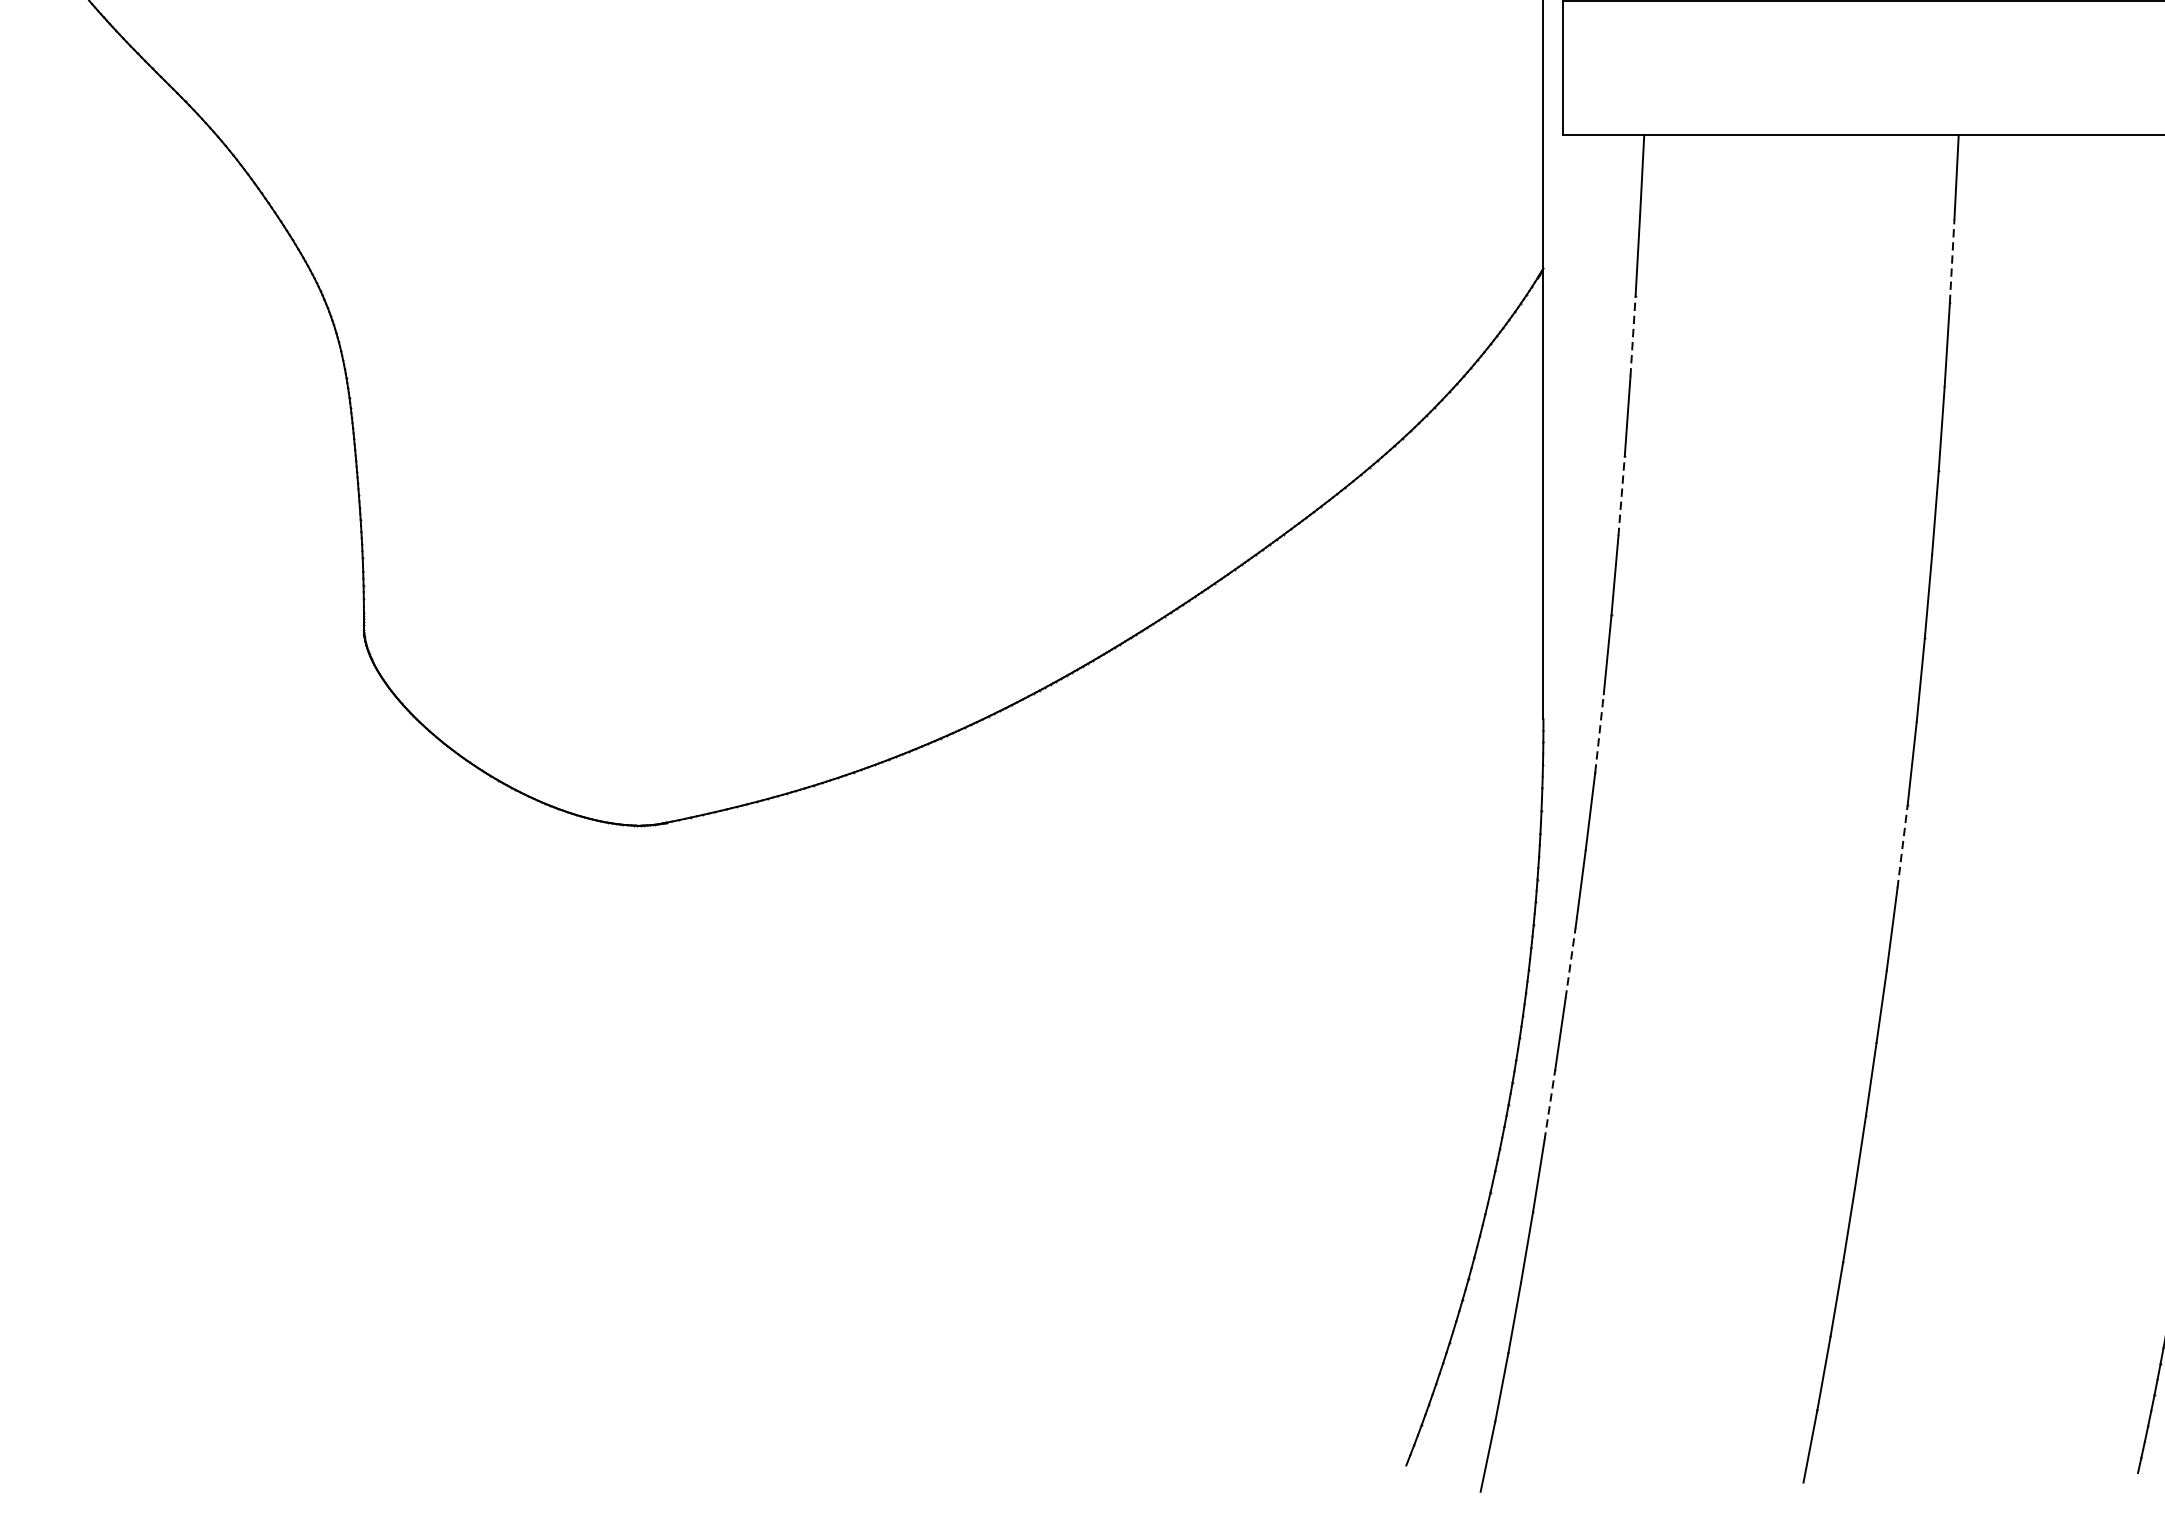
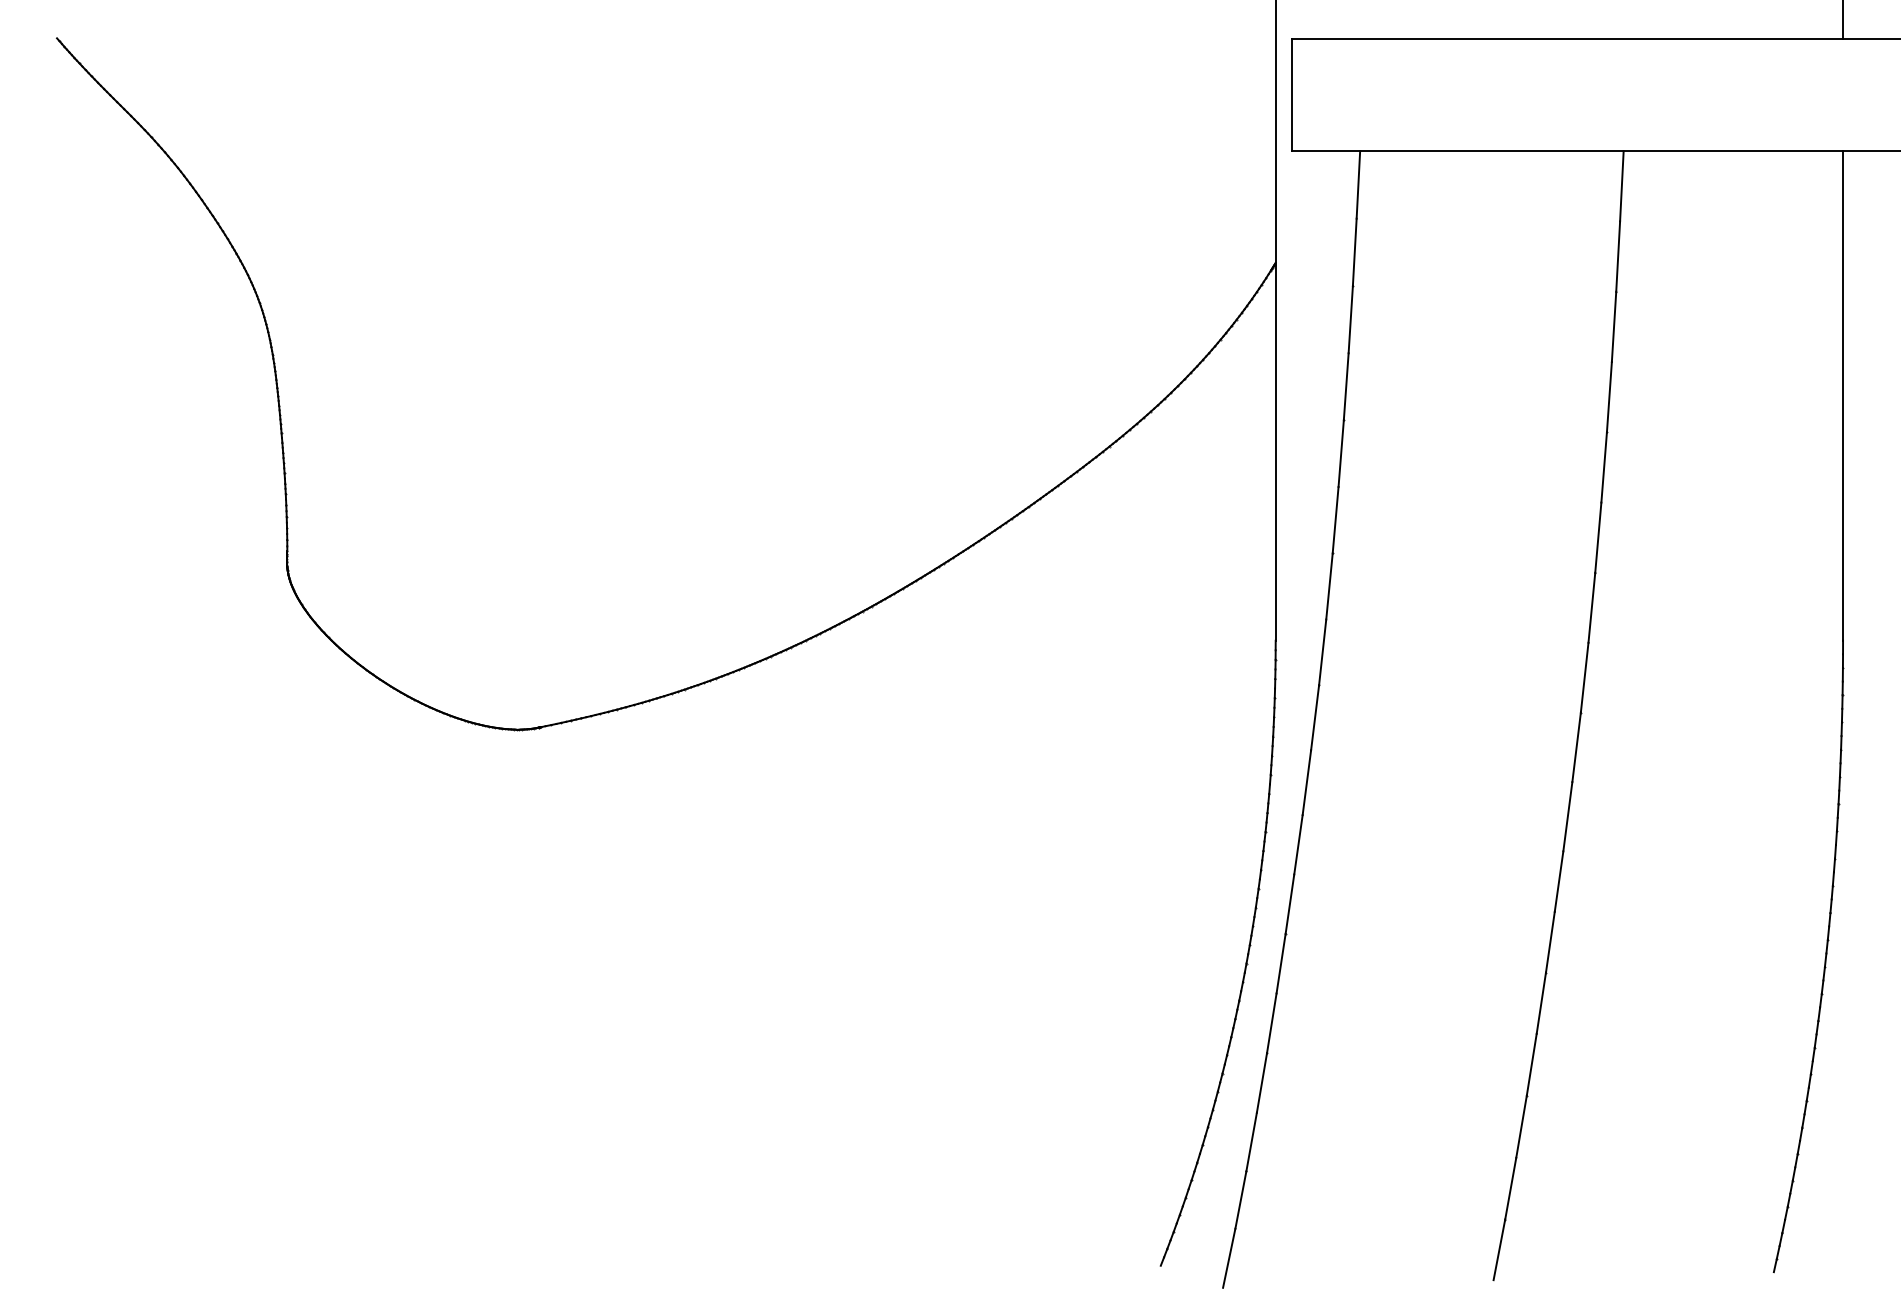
line: (1952, 260) -> (1618, 256), dashed -> solid
line: (1632, 336) -> (1350, 319), dashed -> solid
line: (1621, 496) -> (1341, 453), dashed -> solid
line: (1599, 732) -> (1322, 651), dashed -> solid
line: (1902, 845) -> (1576, 746), dashed -> solid
line: (1570, 962) -> (1298, 844), dashed -> solid
line: (1550, 1104) -> (1281, 963), dashed -> solid

